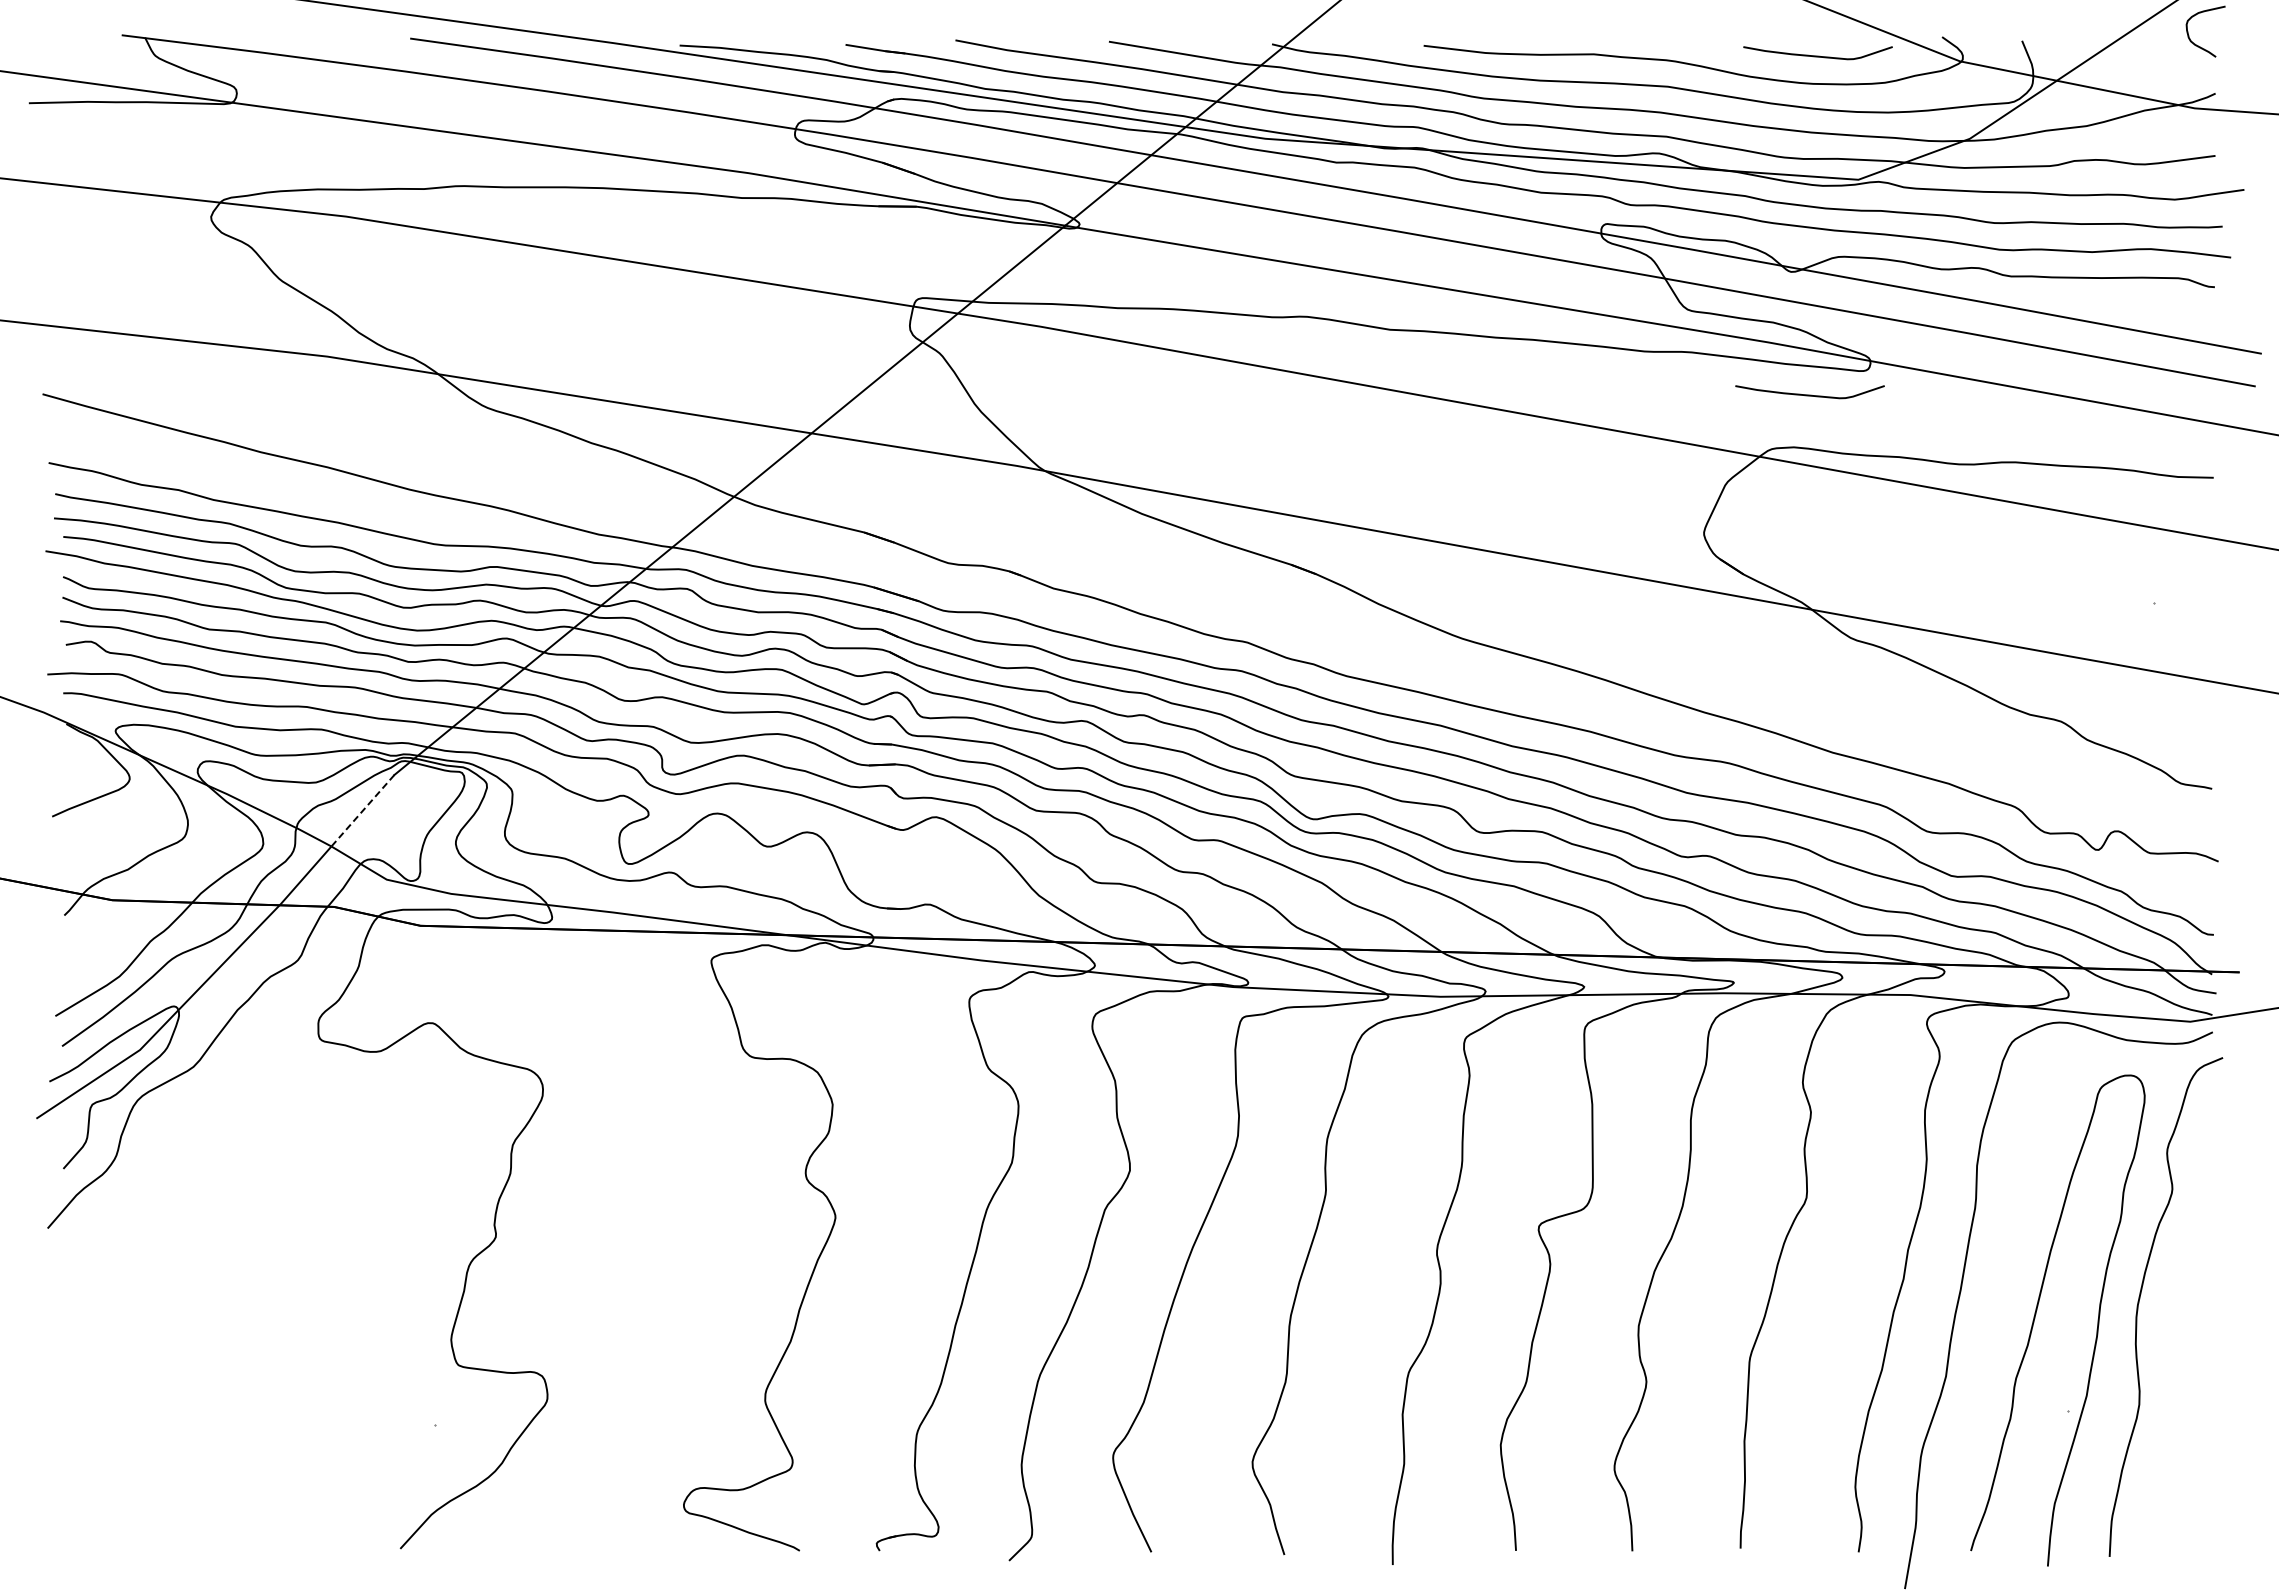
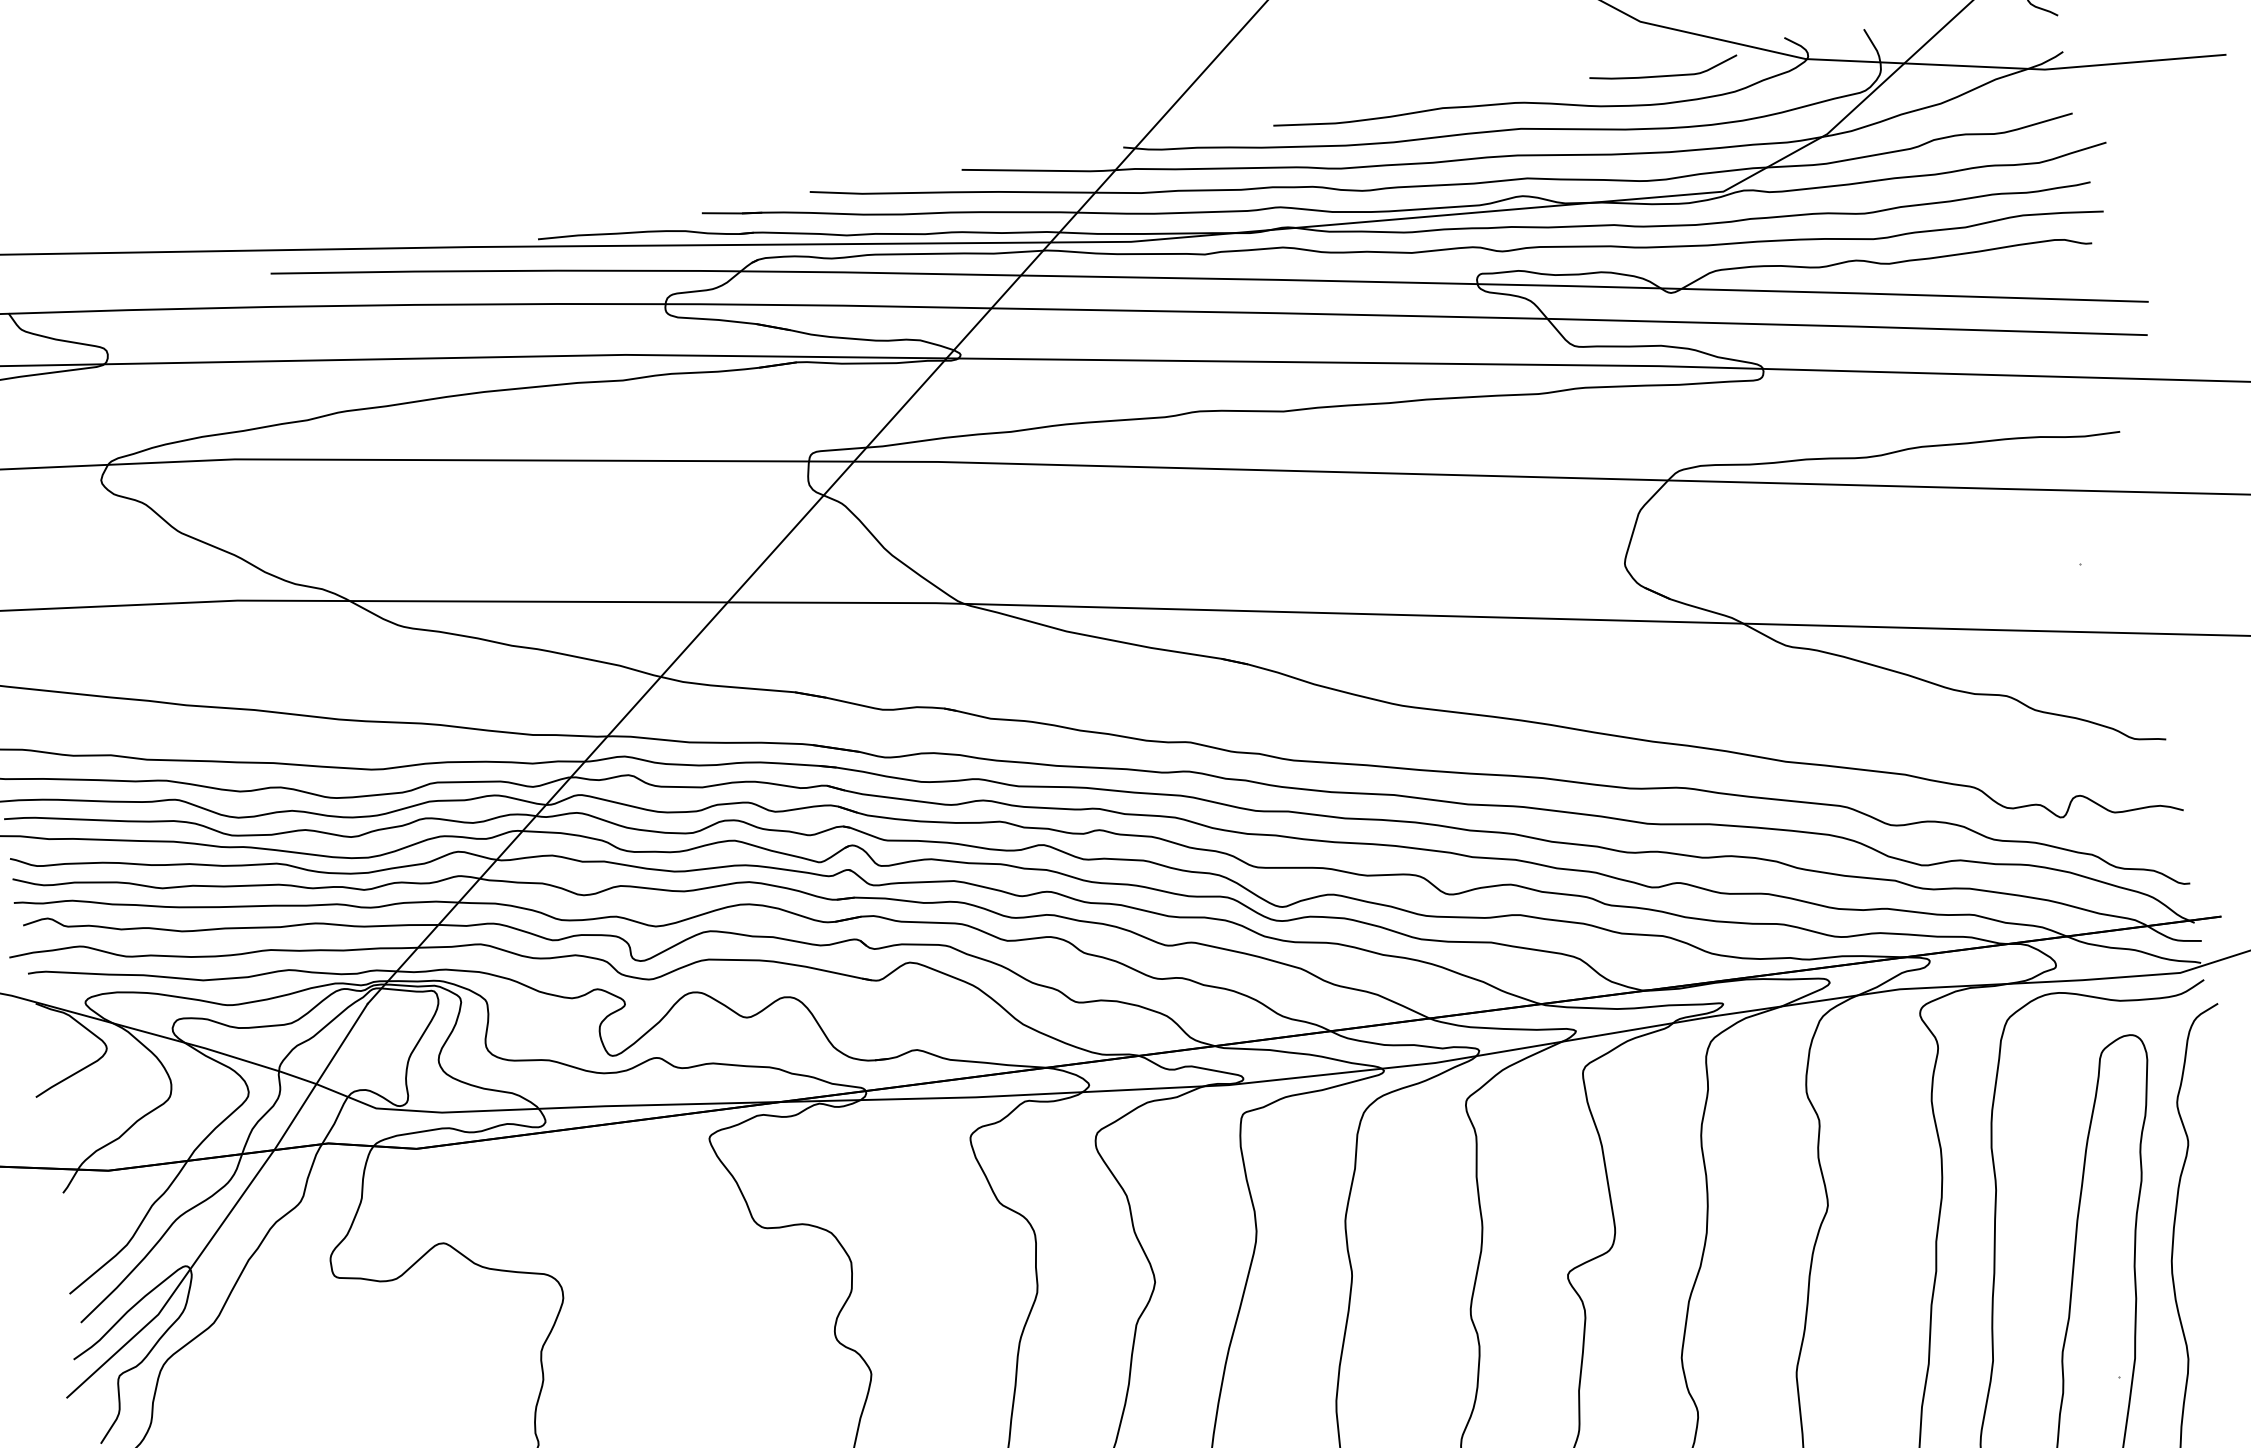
curve: (1809, 394) -> (1707, 411), removed
line: (362, 810) -> (341, 1043), dashed -> solid

